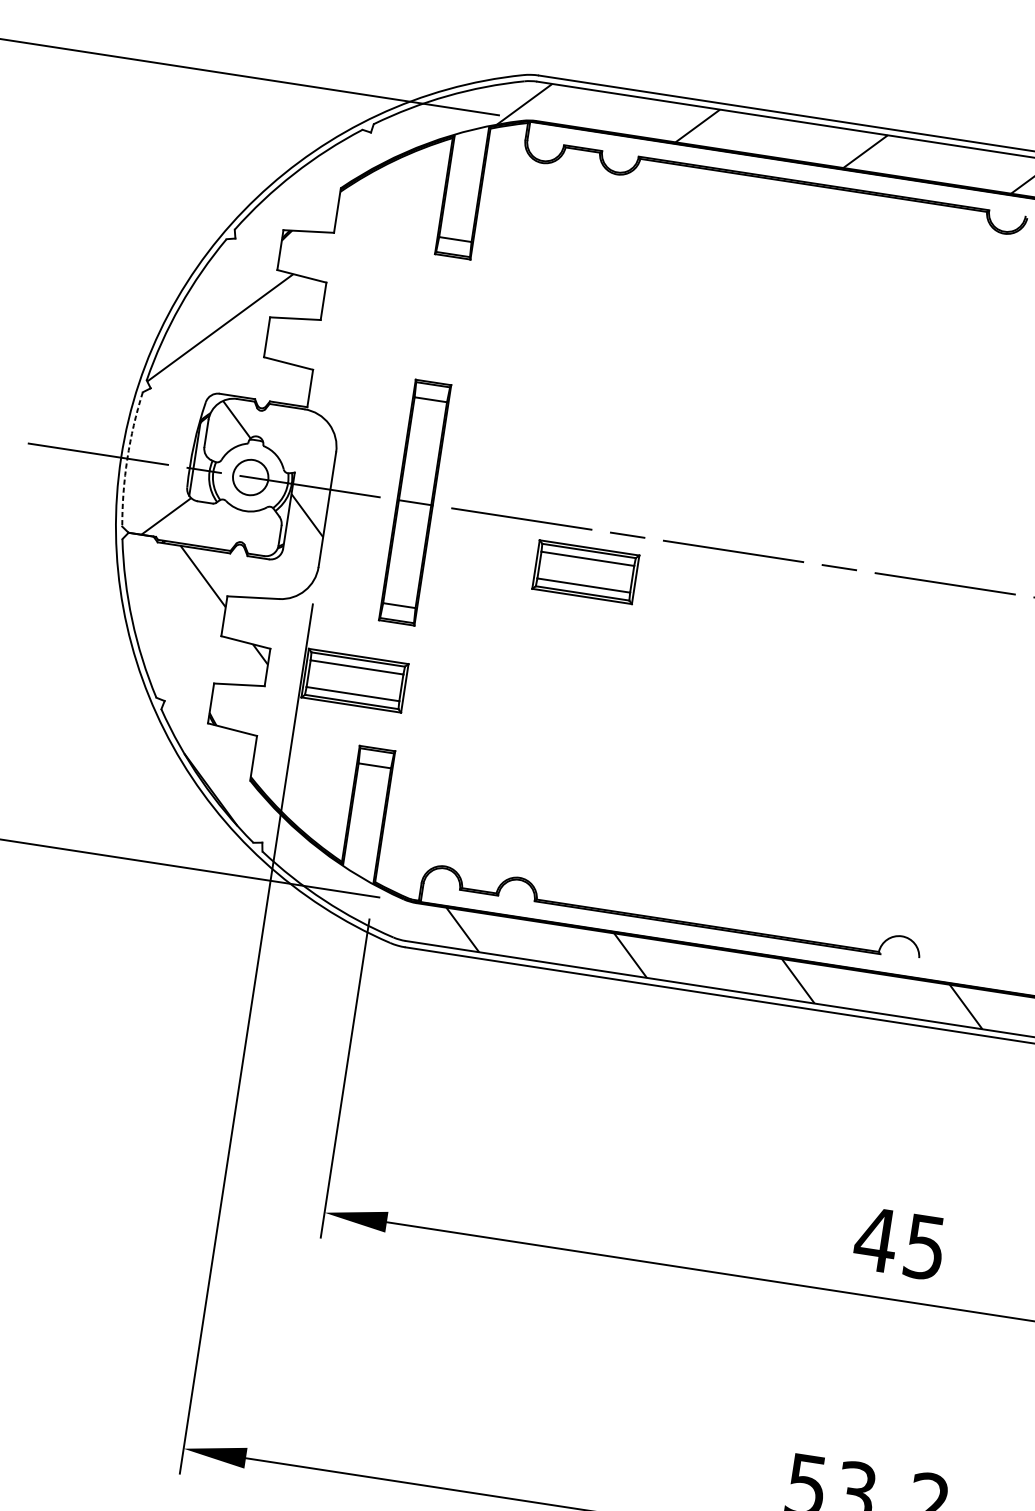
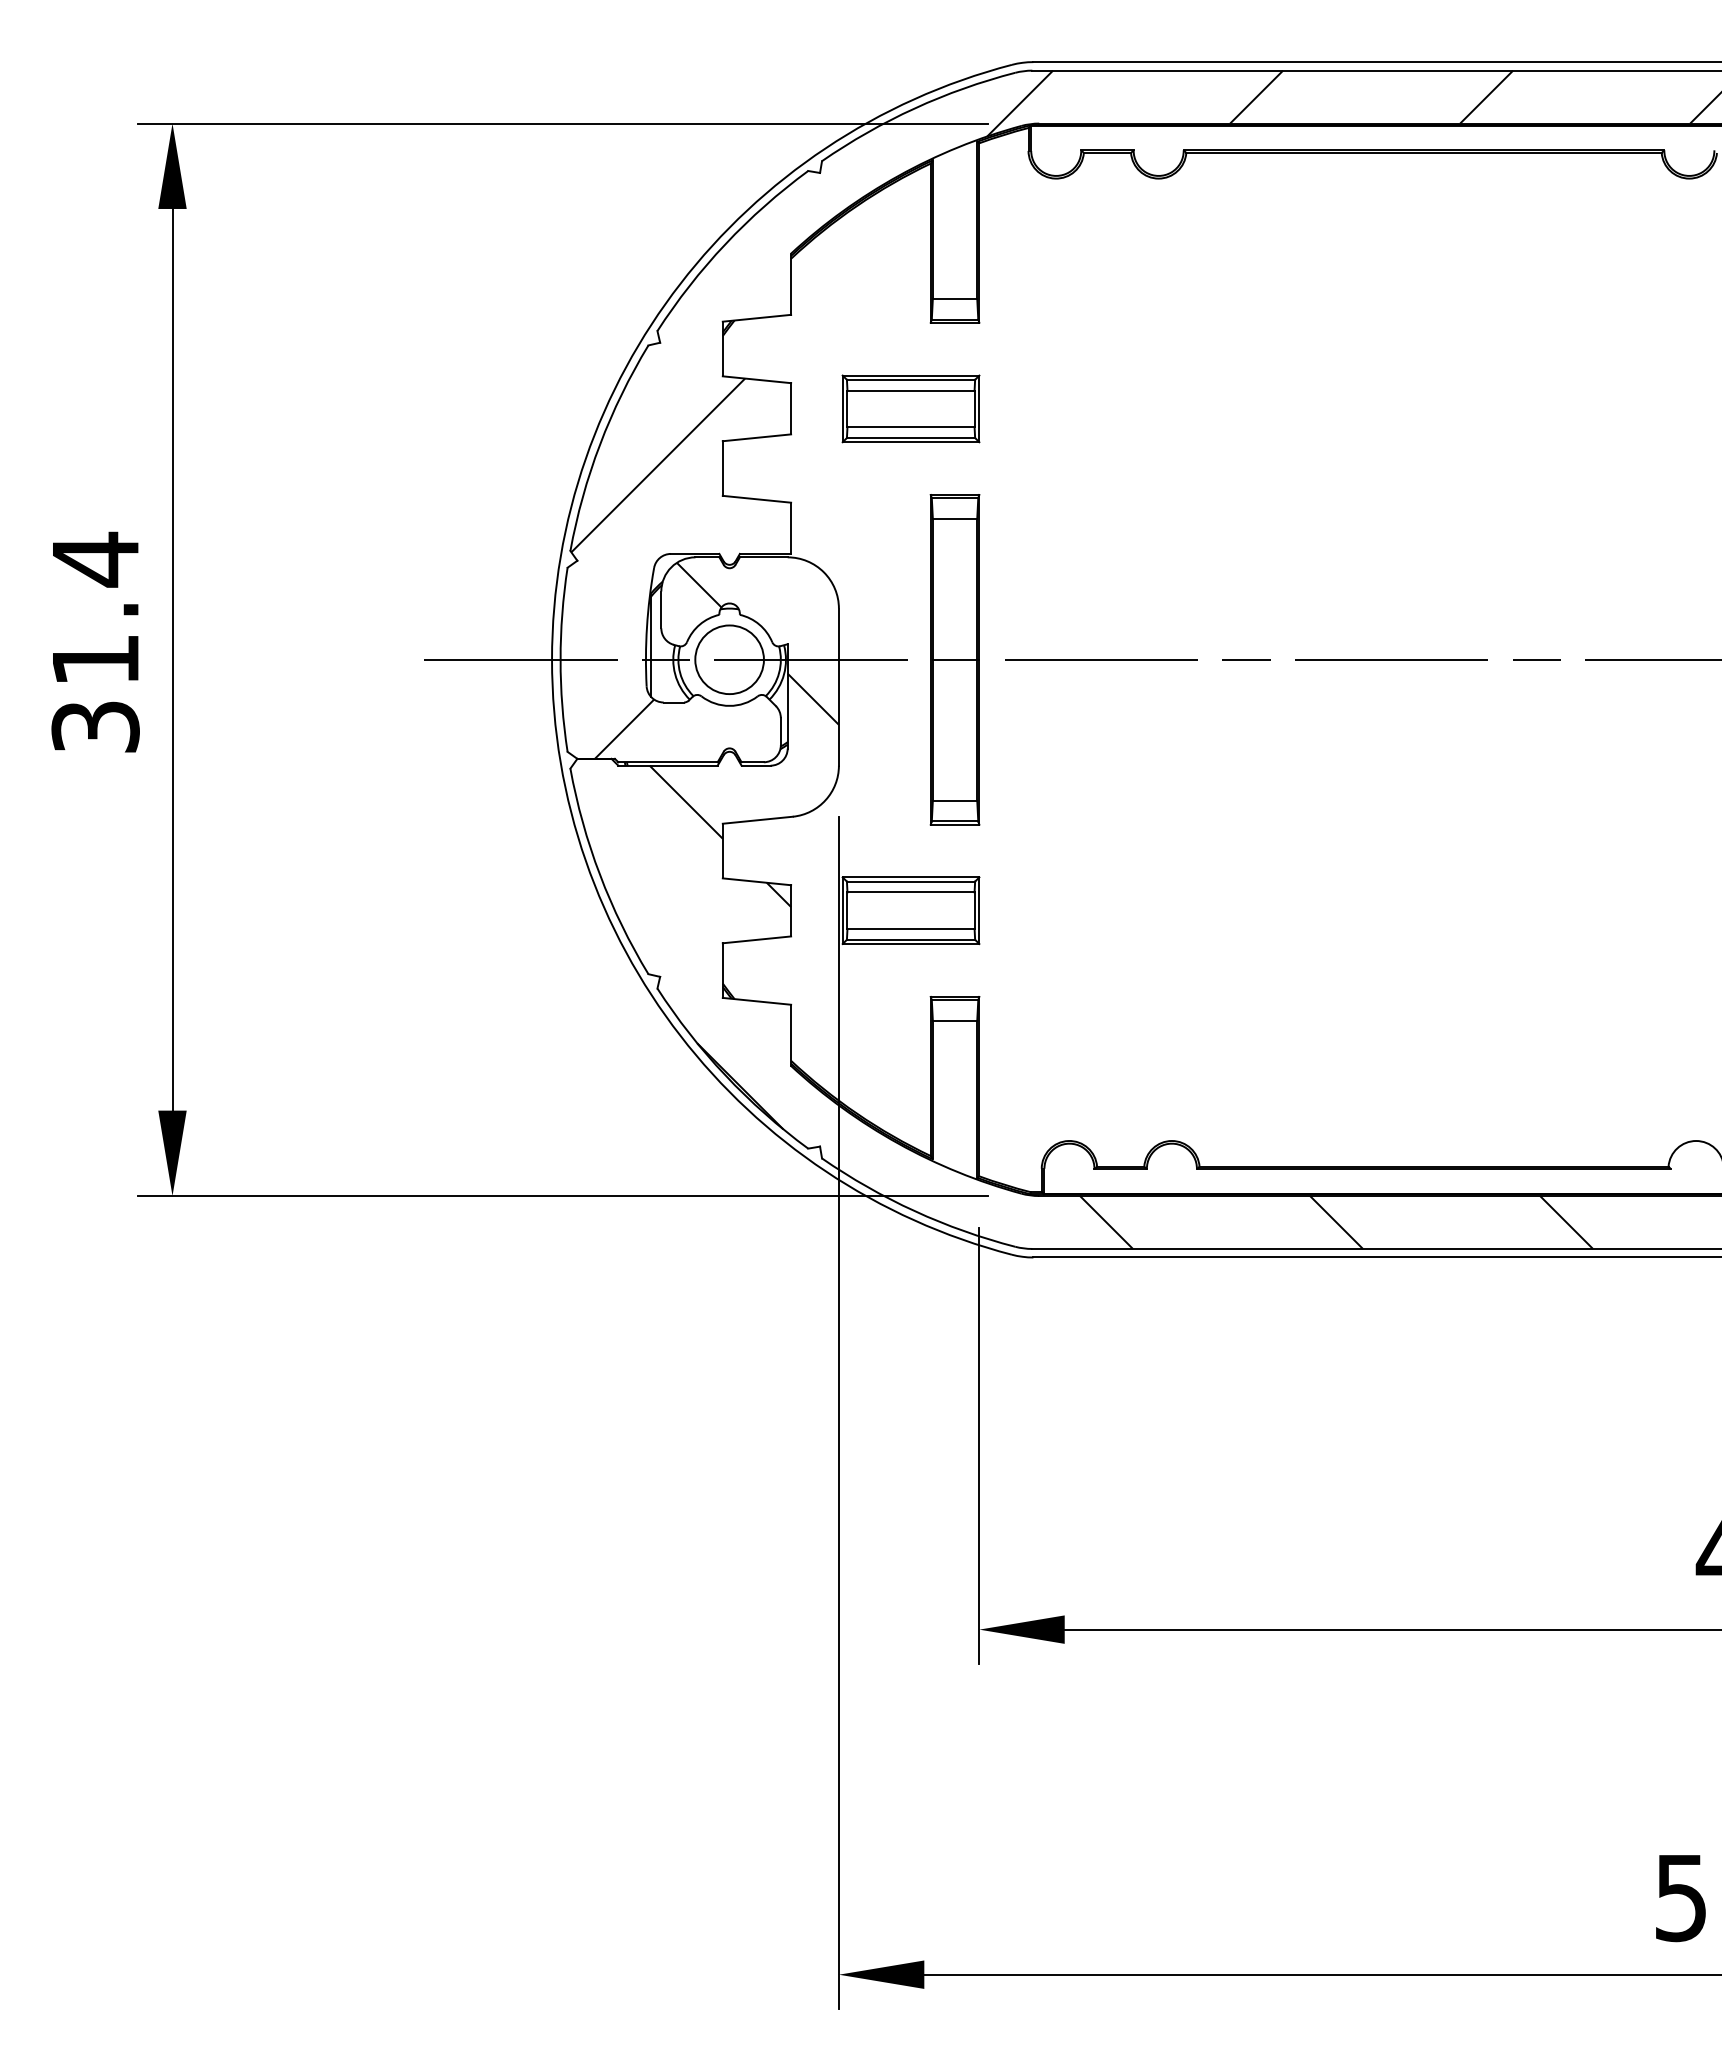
arc: (127, 458) -> (560, 659), dashed -> solid
circle: (250, 477) -> (729, 659), size x1.43
part: (585, 571) -> (910, 408), moved

